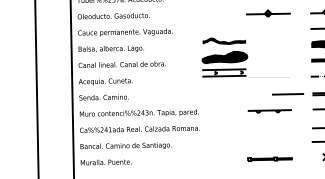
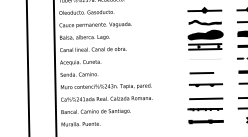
part: (224, 58) -> (205, 35), moved
line: (287, 94) -> (201, 73), moved
line: (270, 128) -> (206, 98), added
line: (267, 143) -> (204, 109), added

